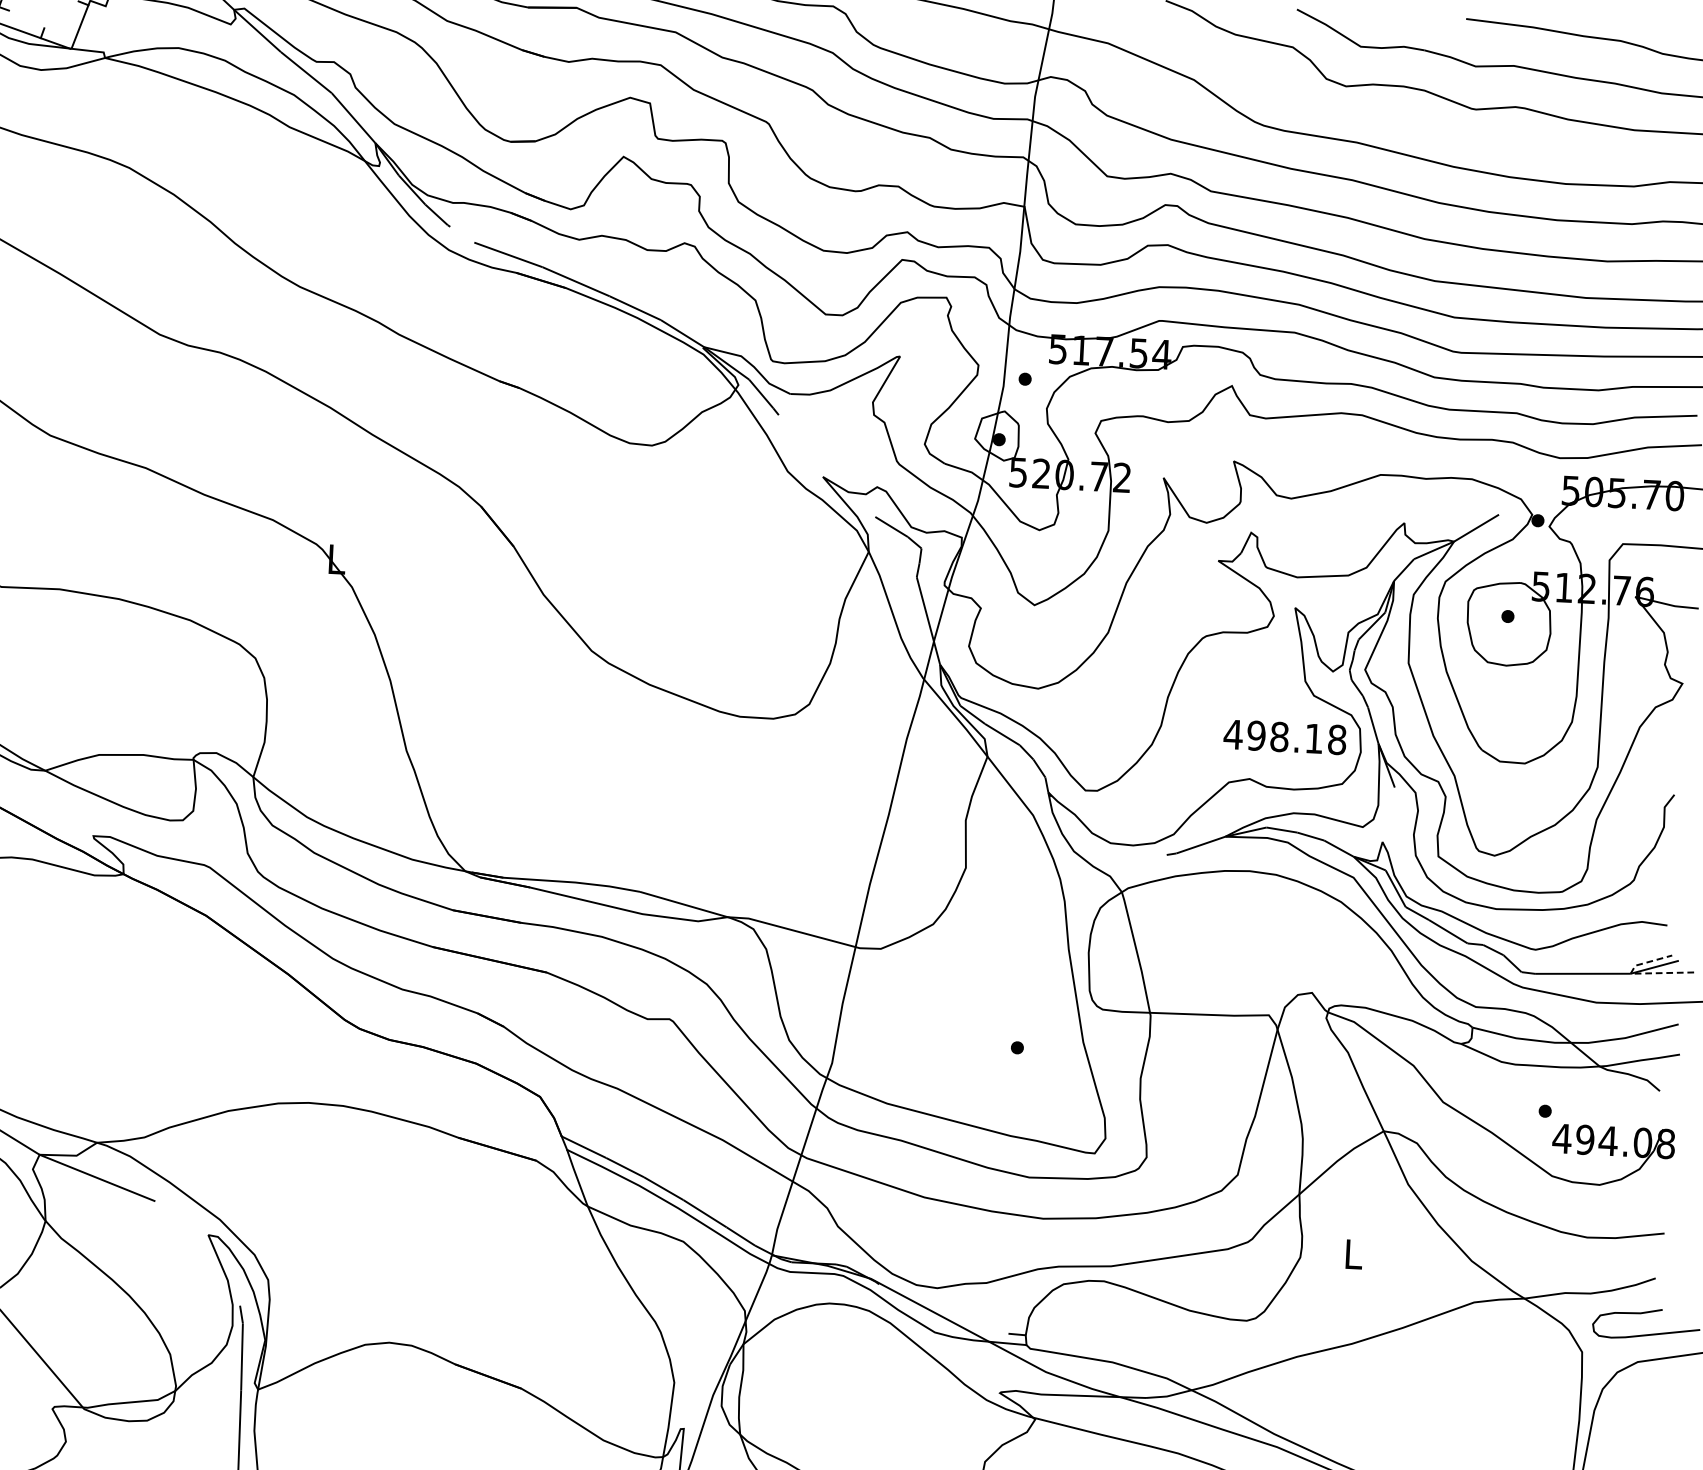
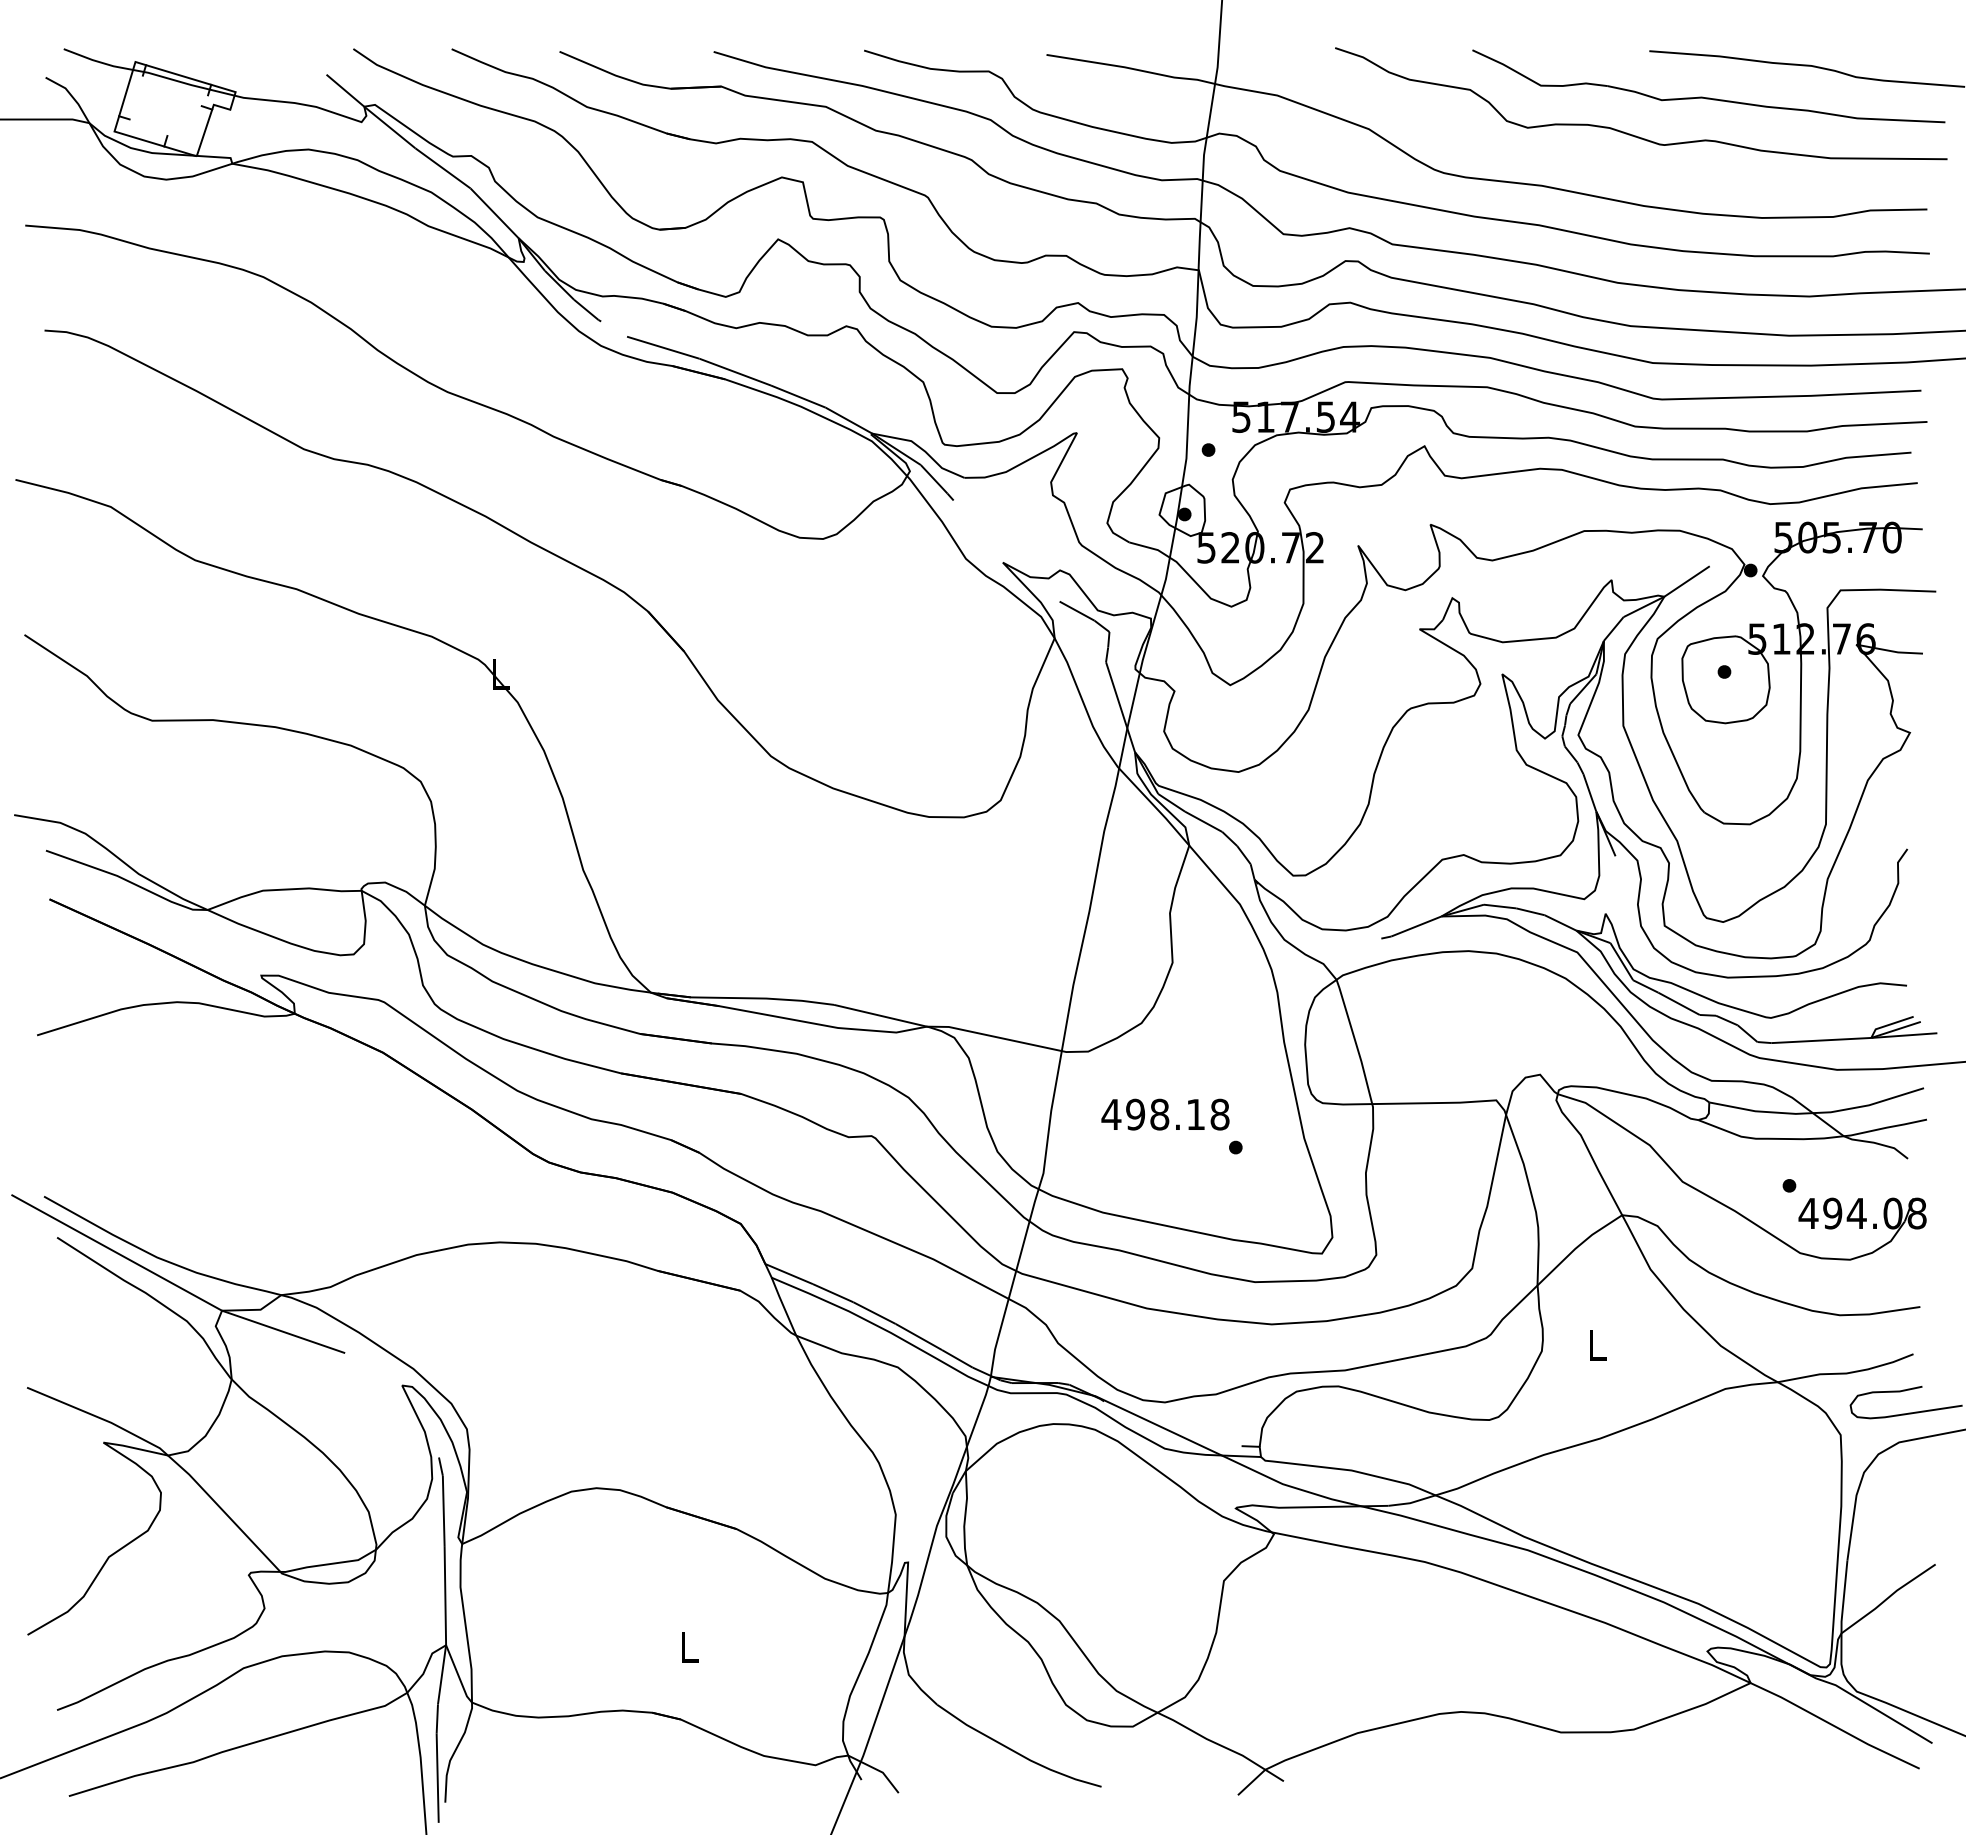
text: (1285, 737) -> (1165, 1114), moved
line: (1637, 973) -> (1878, 1037), dashed -> solid

